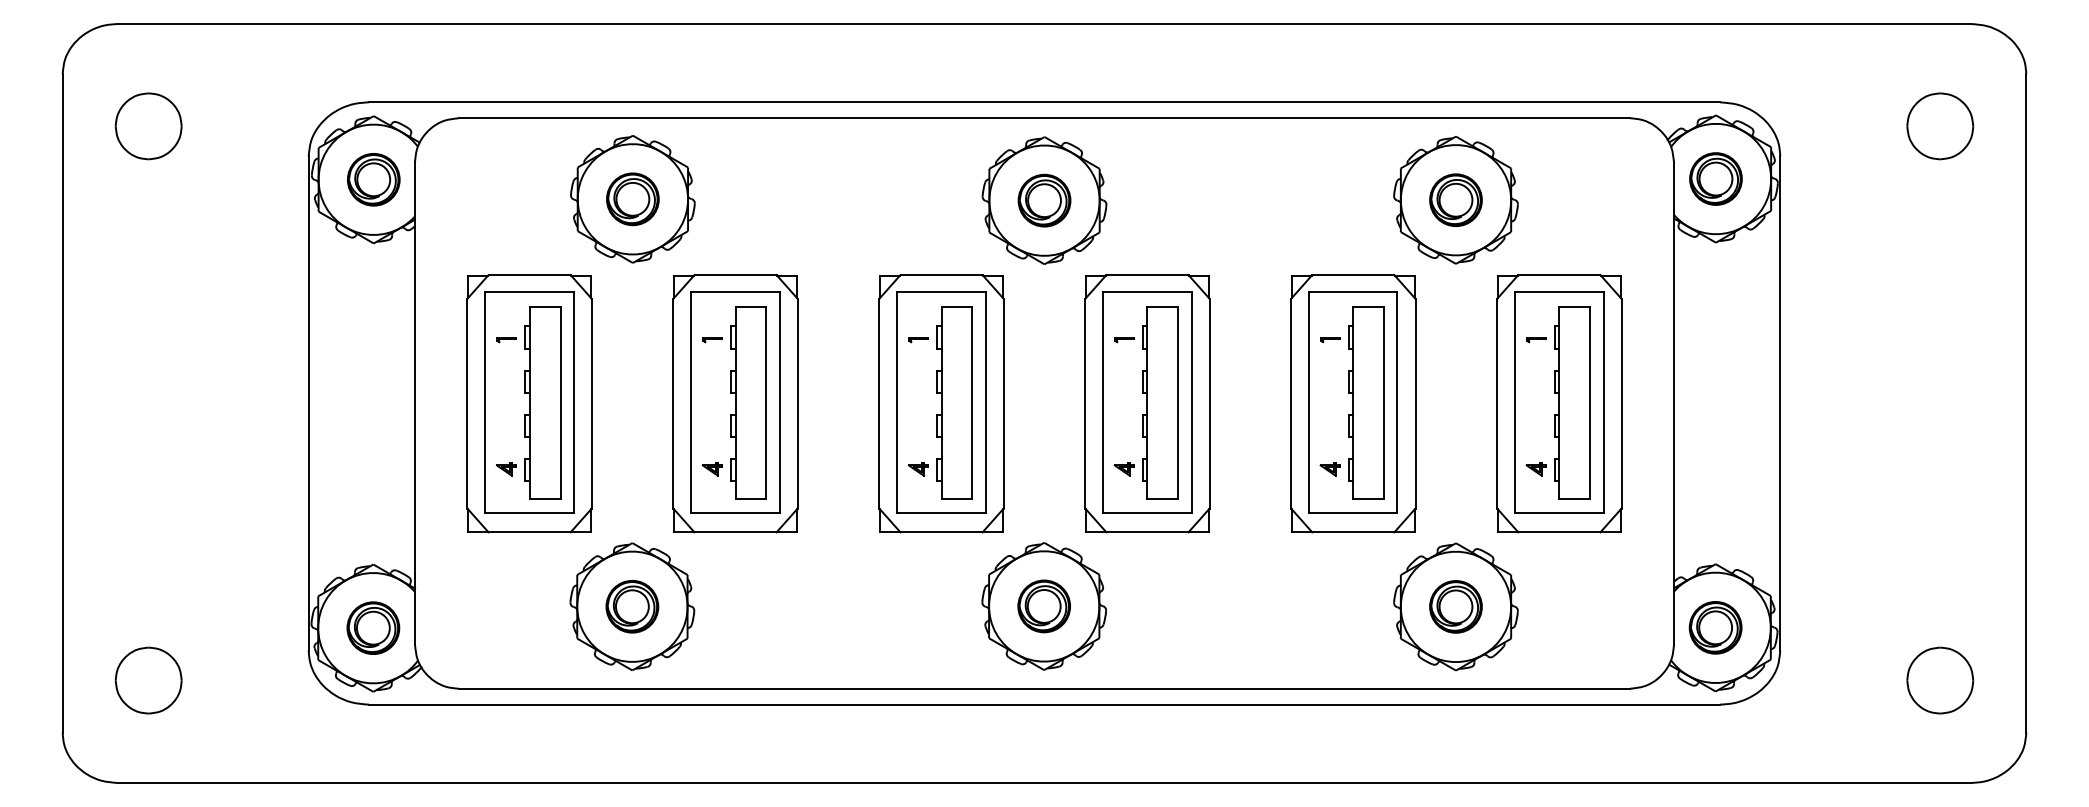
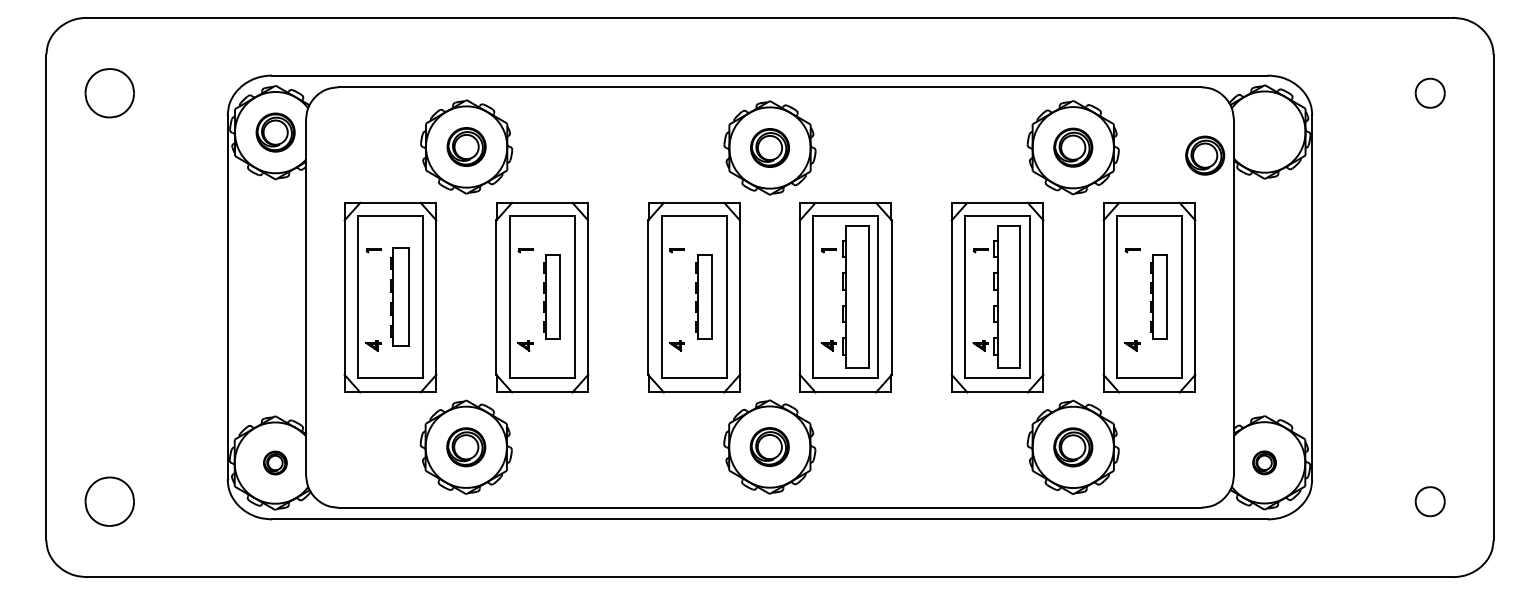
part: (1940, 126) -> (1430, 93), size x0.6
part: (1715, 178) -> (1204, 155), moved
part: (542, 402) -> (400, 296), size x0.7
part: (748, 402) -> (551, 296), size x0.6
part: (954, 402) -> (703, 296), size x0.6
part: (1572, 402) -> (1159, 296), size x0.6
part: (373, 627) -> (275, 462), size x0.6
part: (1715, 627) -> (1264, 462), size x0.6
part: (1940, 680) -> (1430, 501), size x0.6

